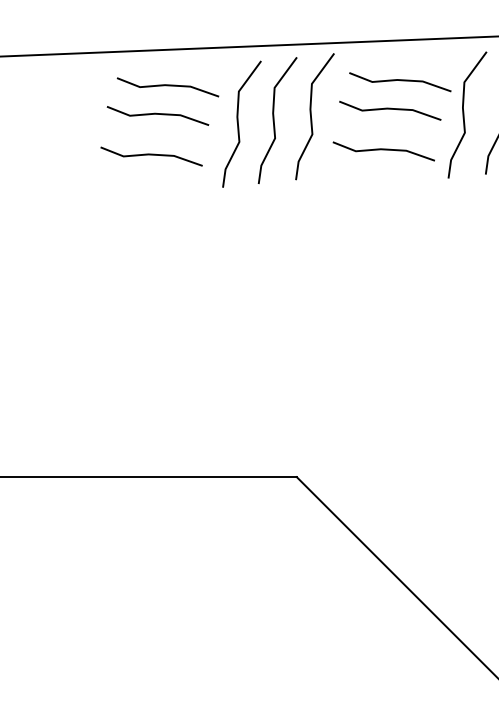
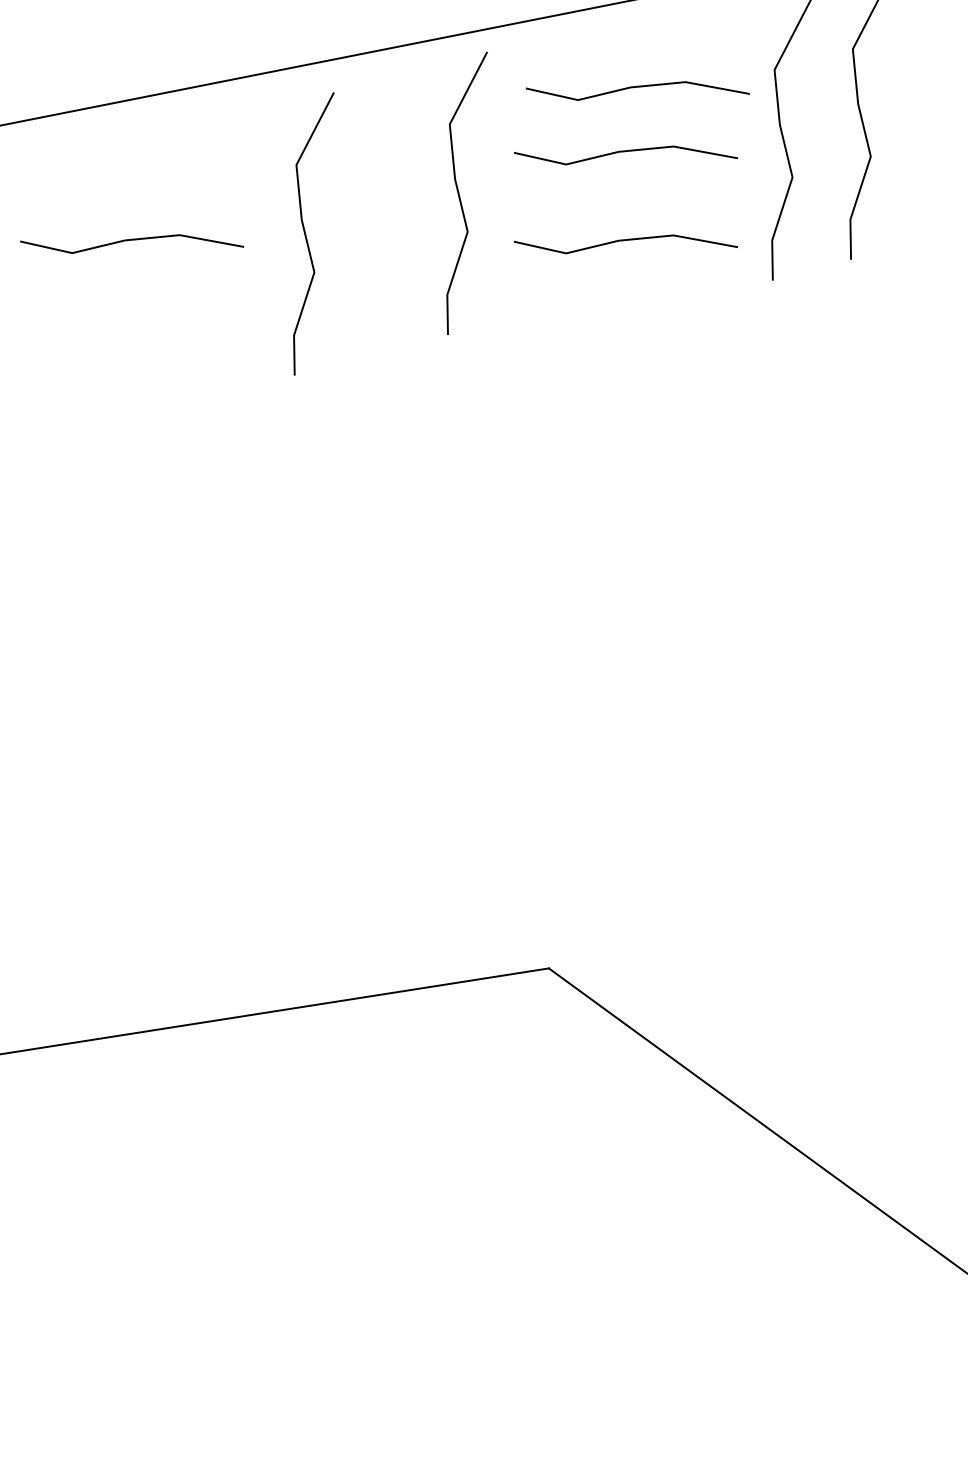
line: (167, 86) -> (142, 178), removed
curve: (274, 120) -> (382, 214), removed
line: (151, 155) -> (131, 330), removed

